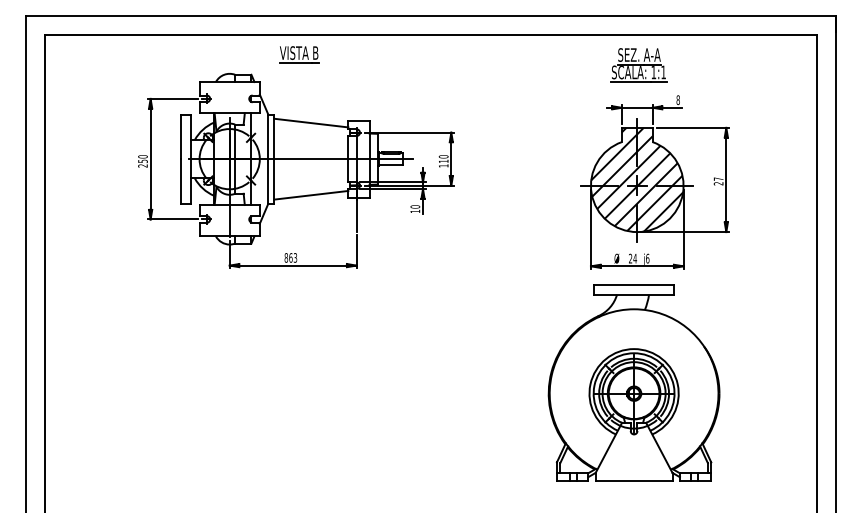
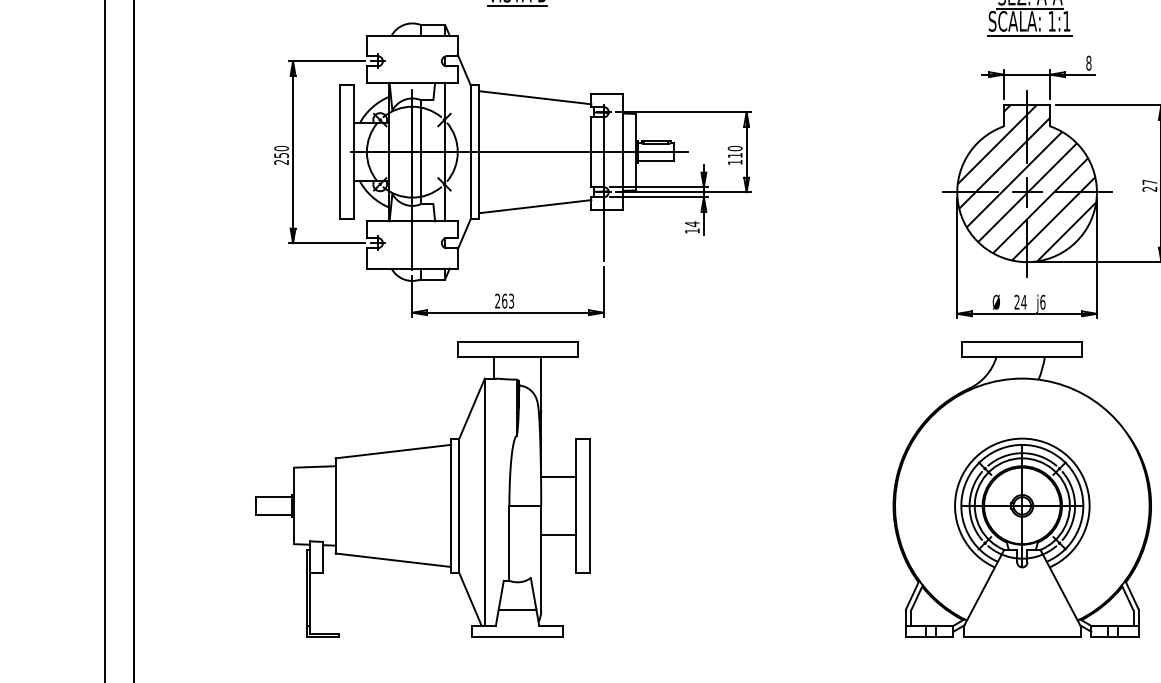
text: (415, 206) -> (692, 223), 10 -> 14
text: (286, 257) -> (498, 300), 863 -> 263
part: (236, 382) -> (422, 489), added

